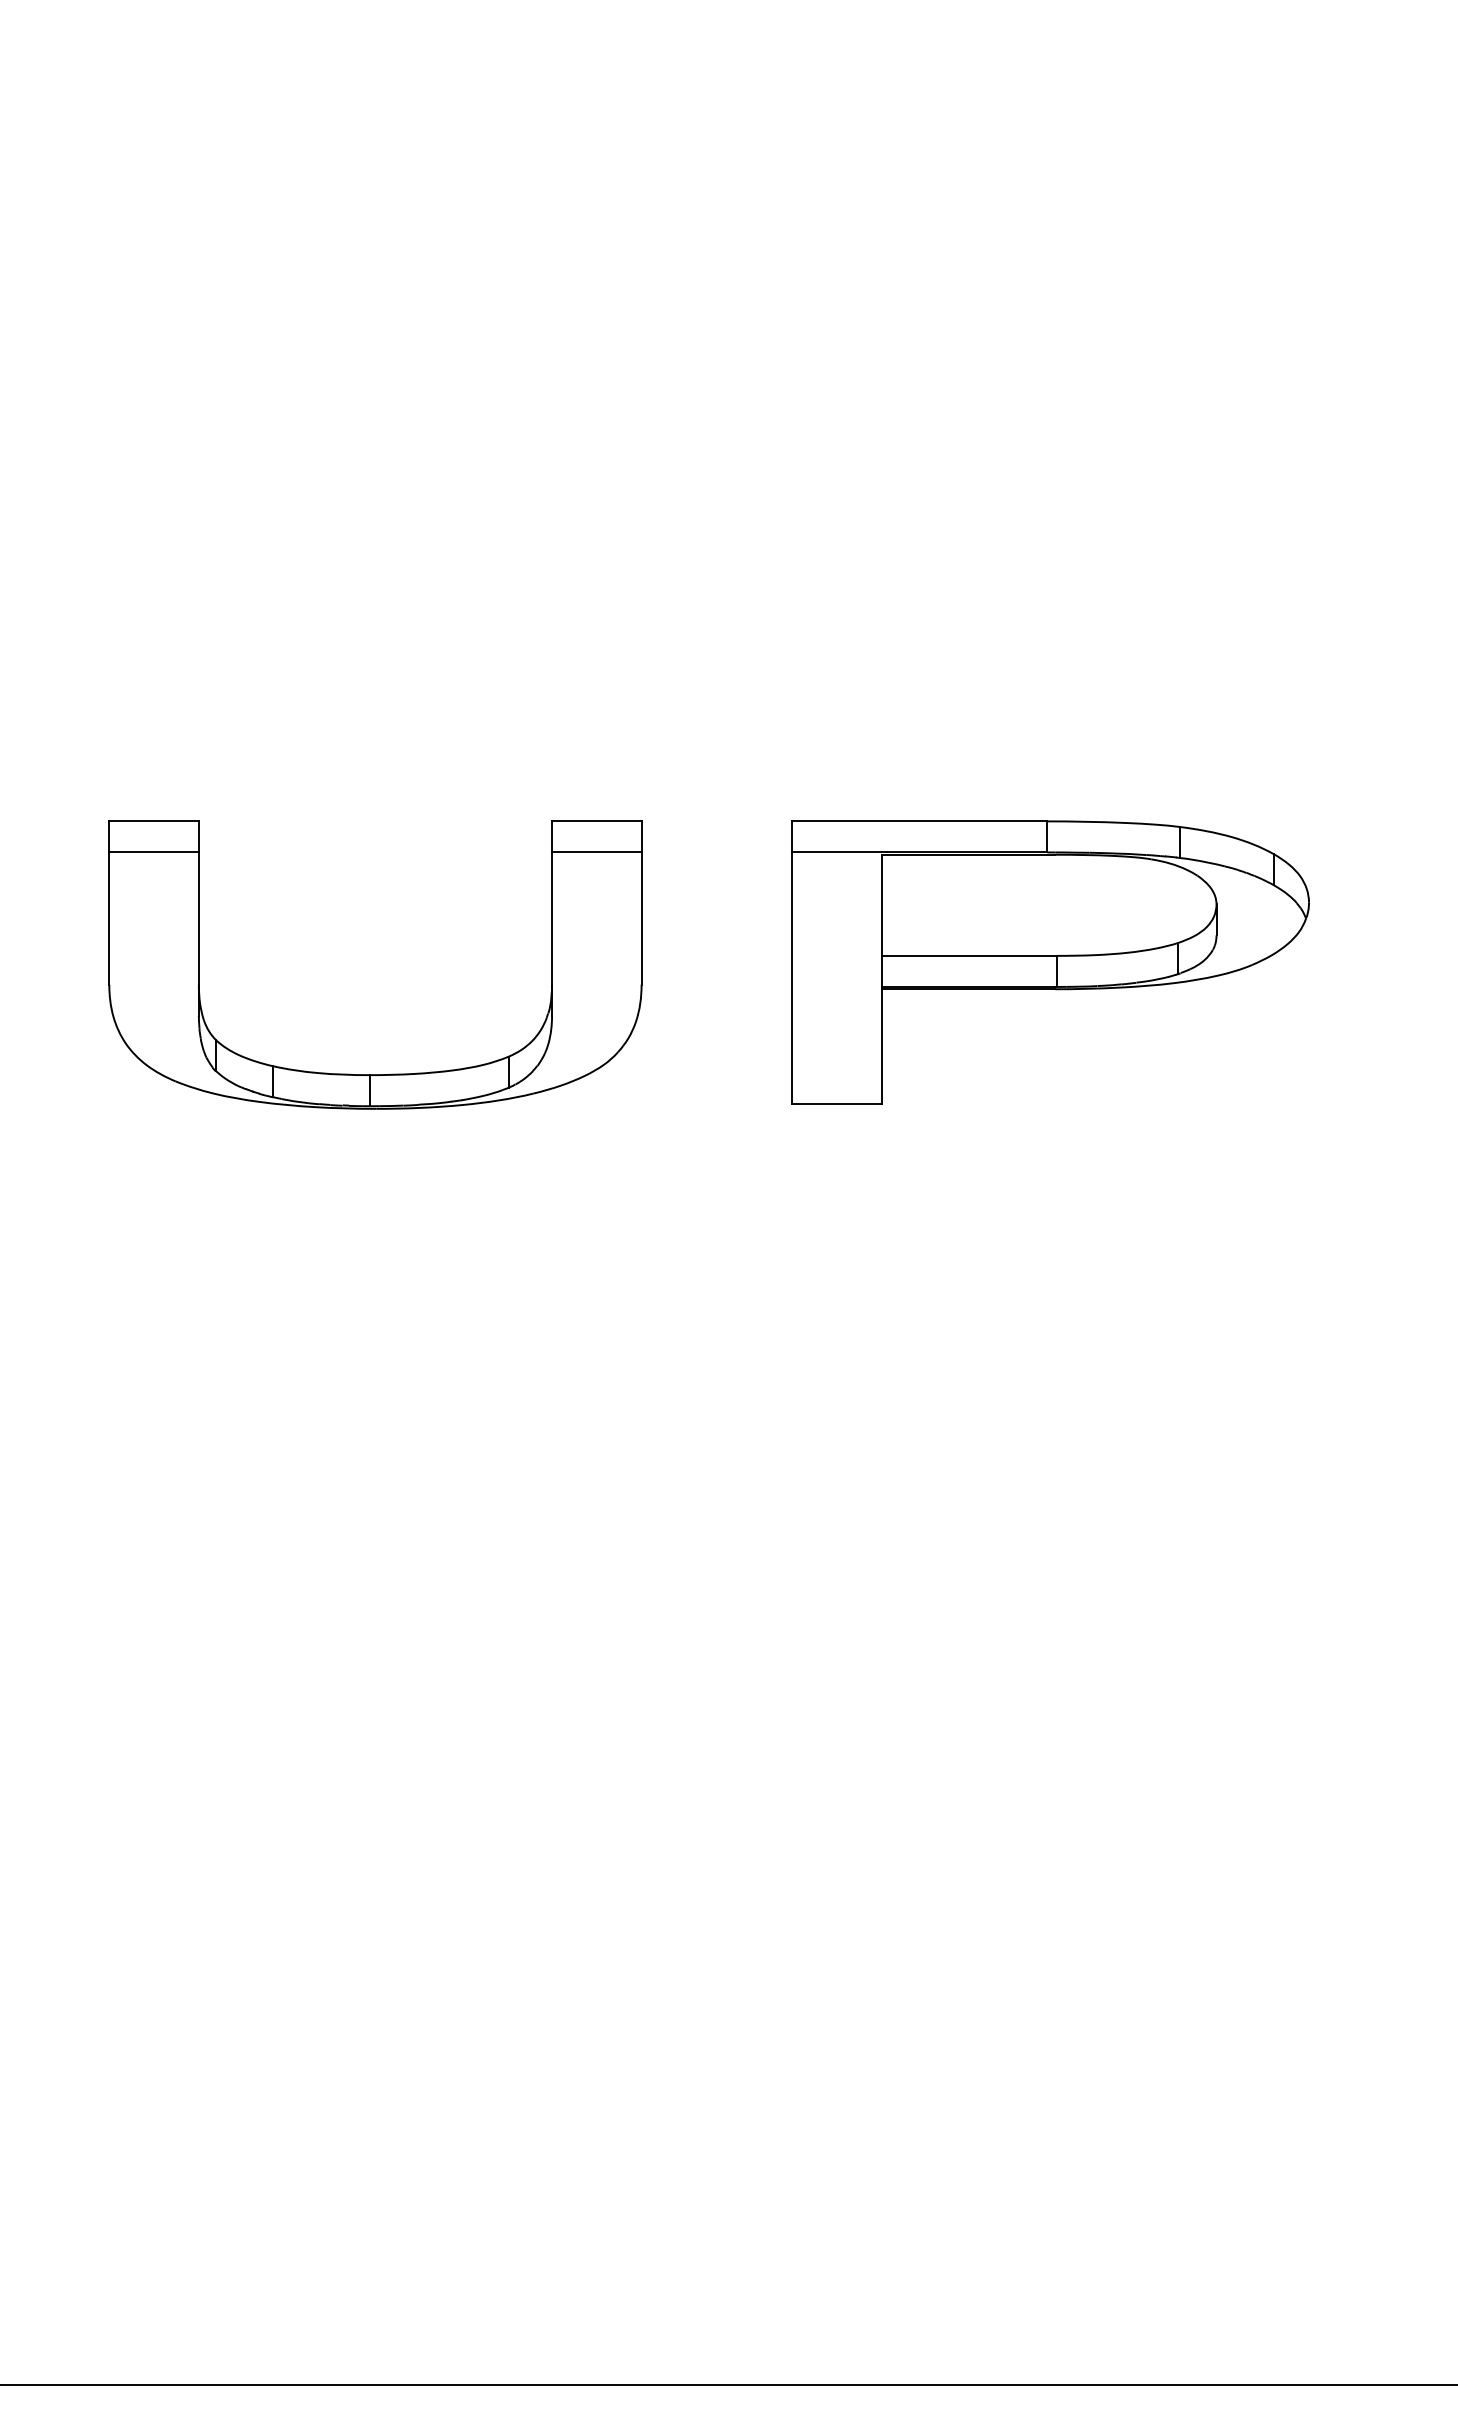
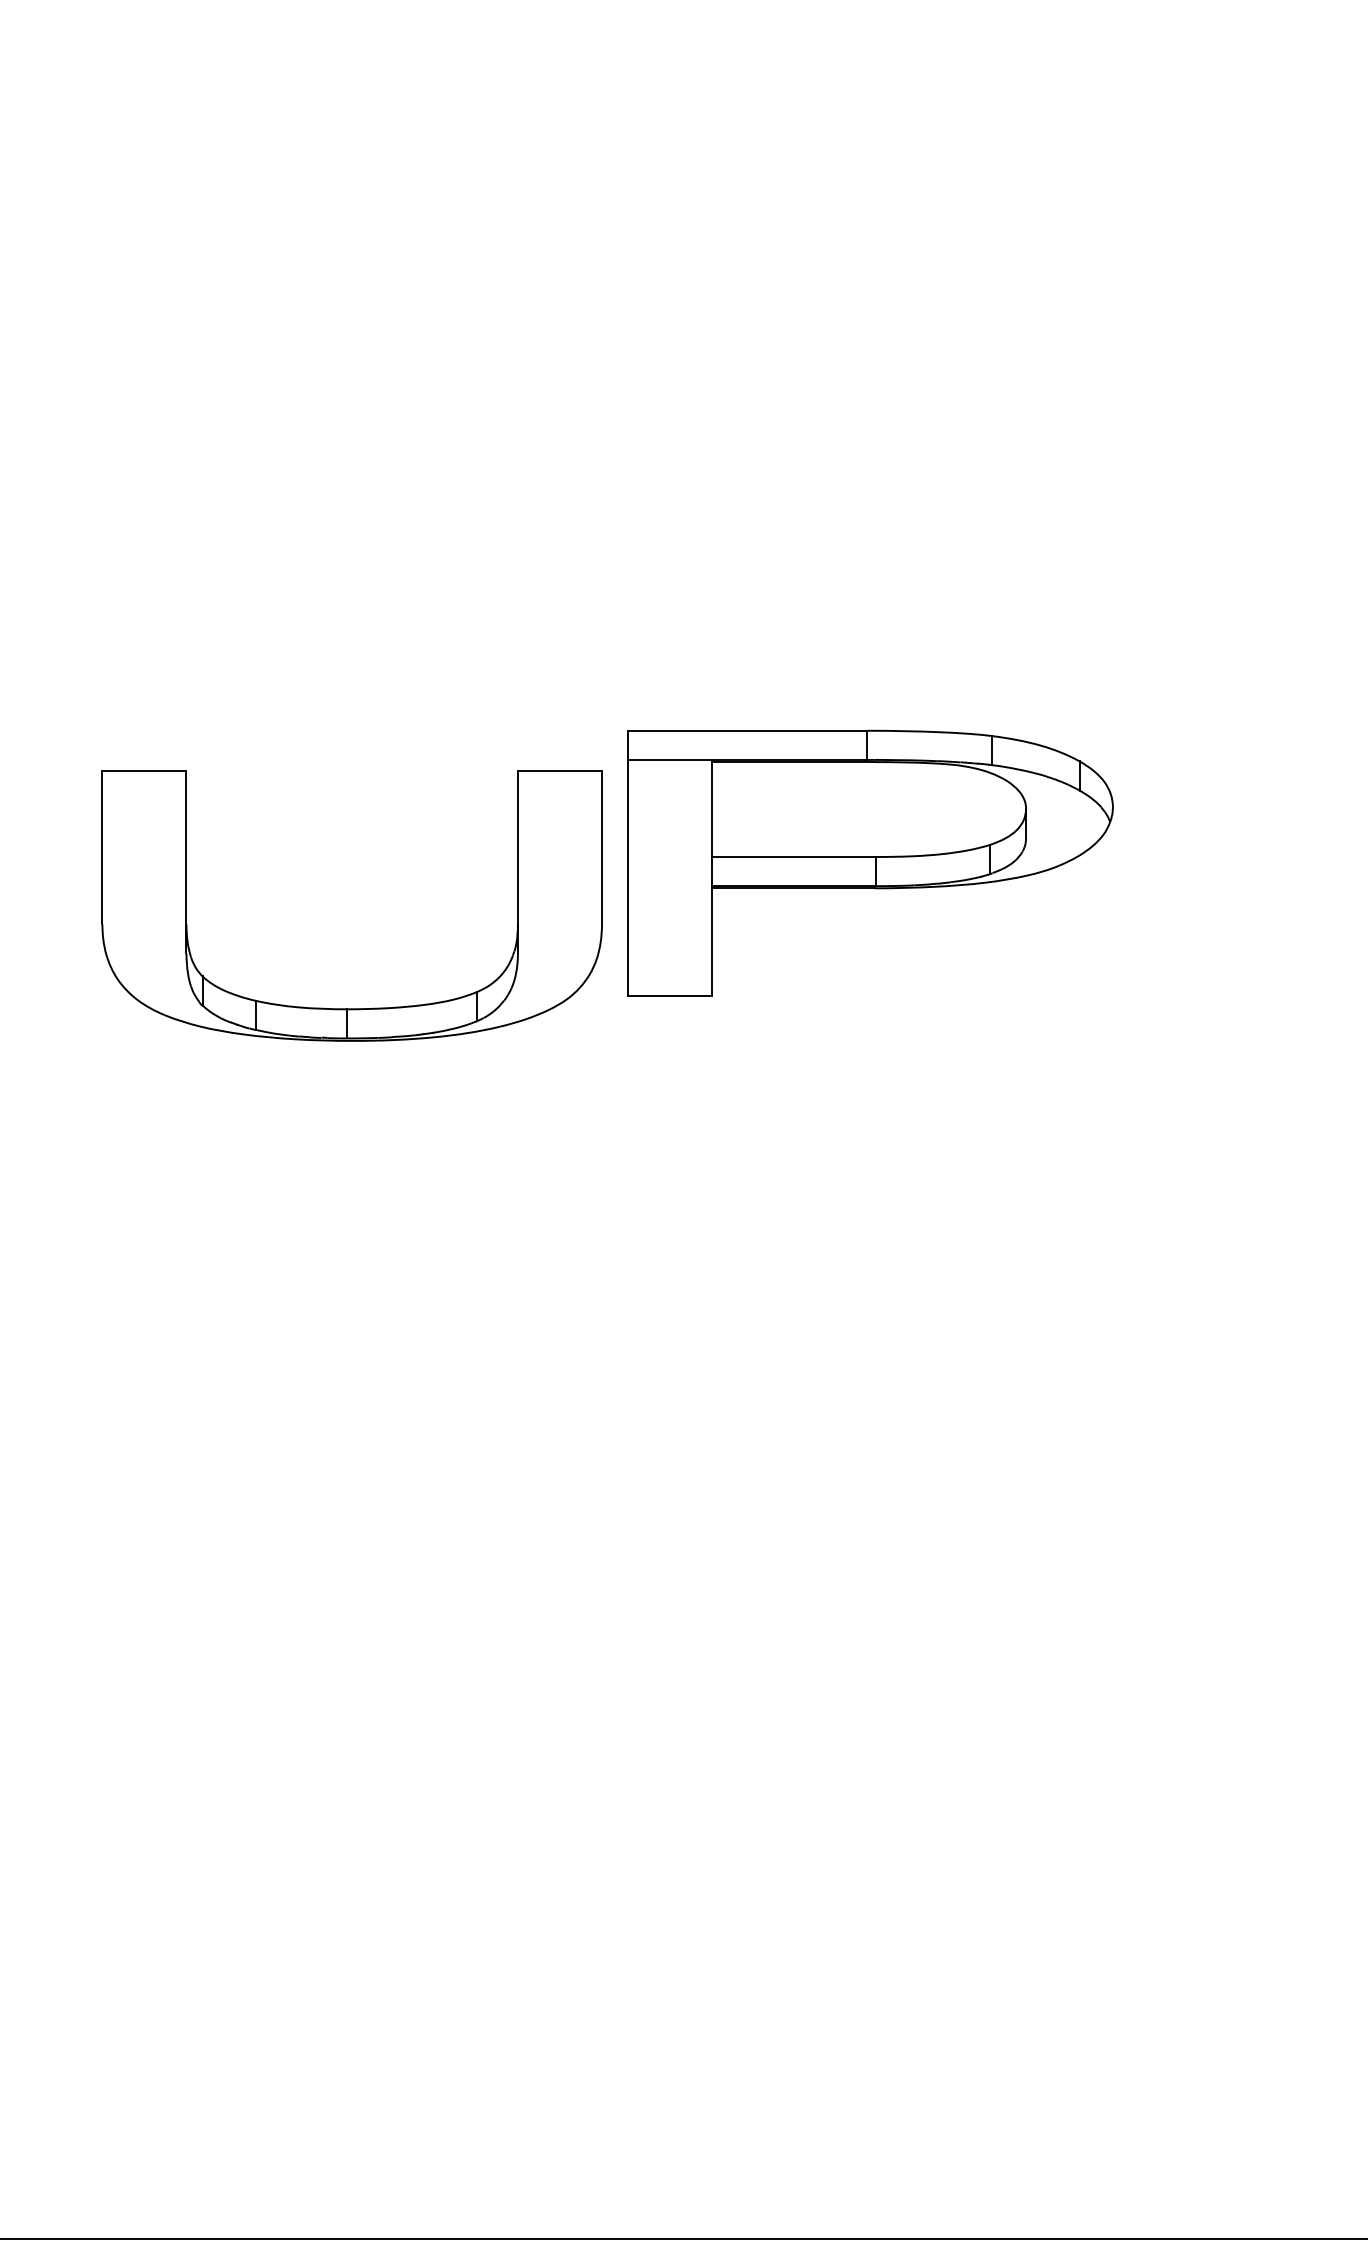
line: (153, 852) -> (143, 800), removed
line: (596, 852) -> (559, 800), removed
part: (1050, 962) -> (870, 863), moved

